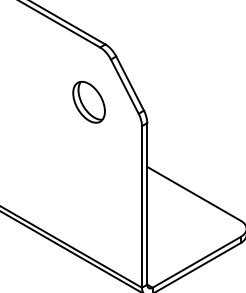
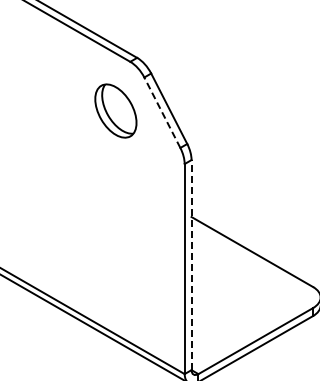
line: (124, 86) -> (162, 112), solid -> dashed
part: (88, 101) -> (115, 110), moved
line: (147, 203) -> (191, 264), solid -> dashed

